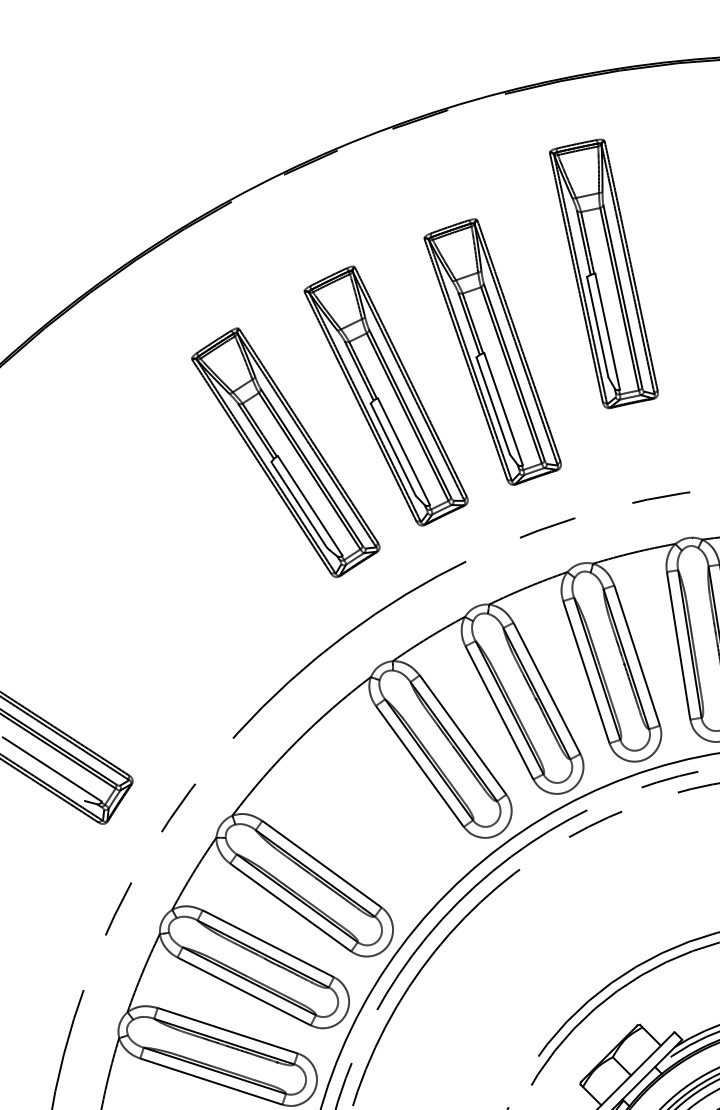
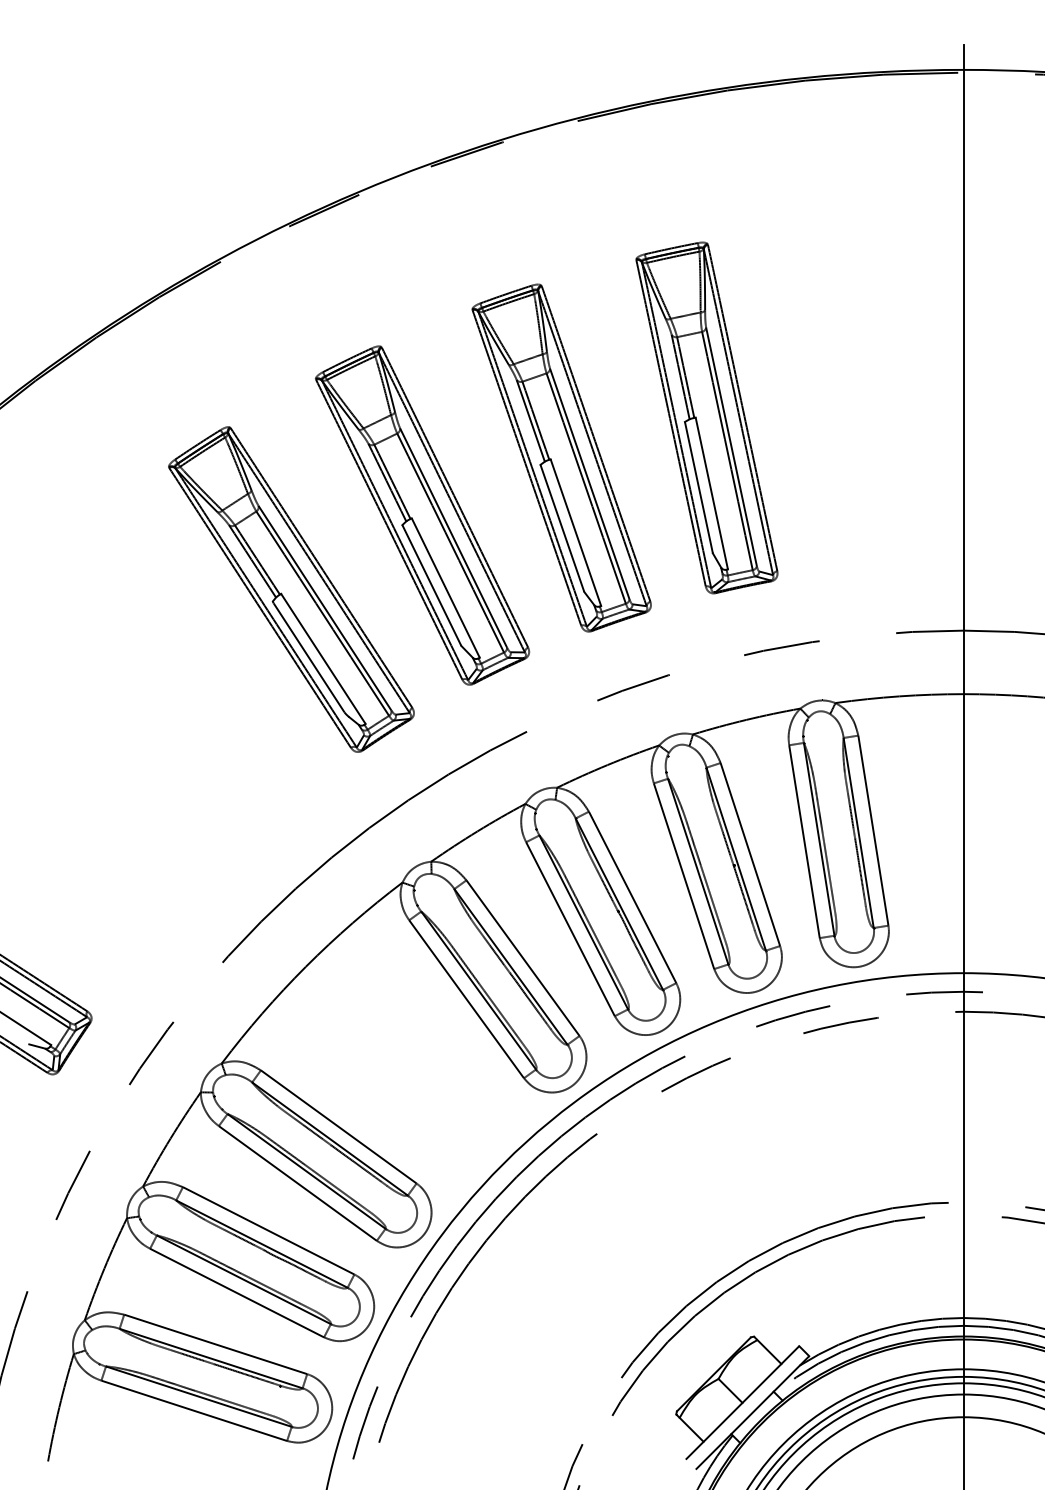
part: (603, 273) -> (706, 417), moved

